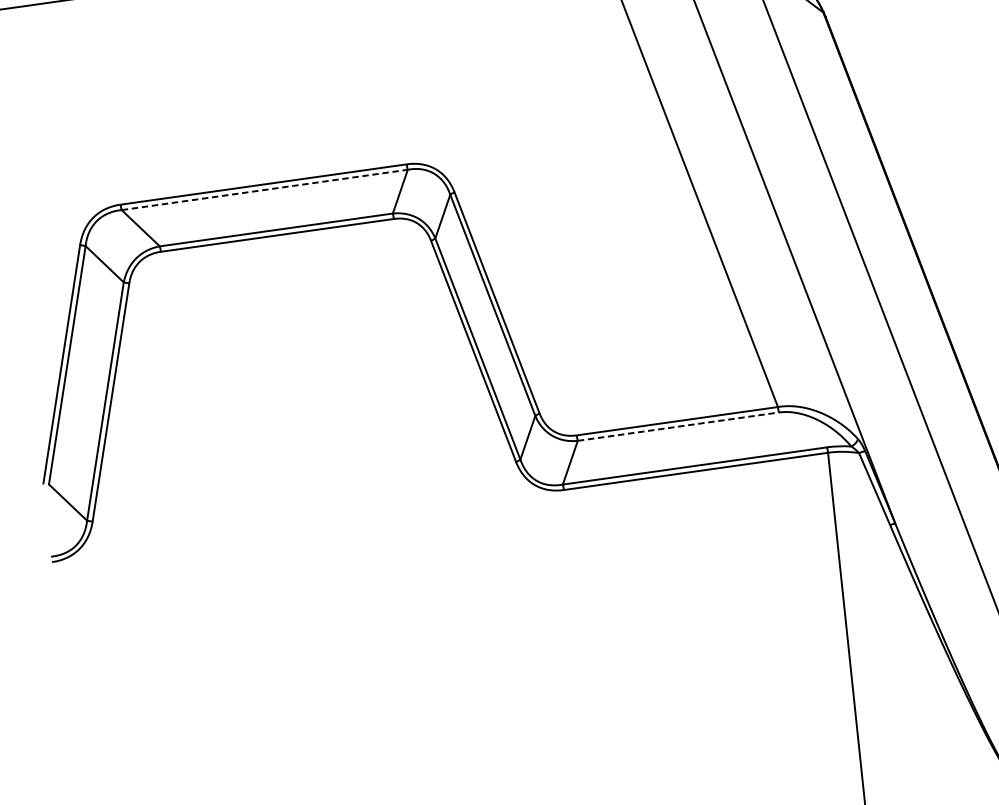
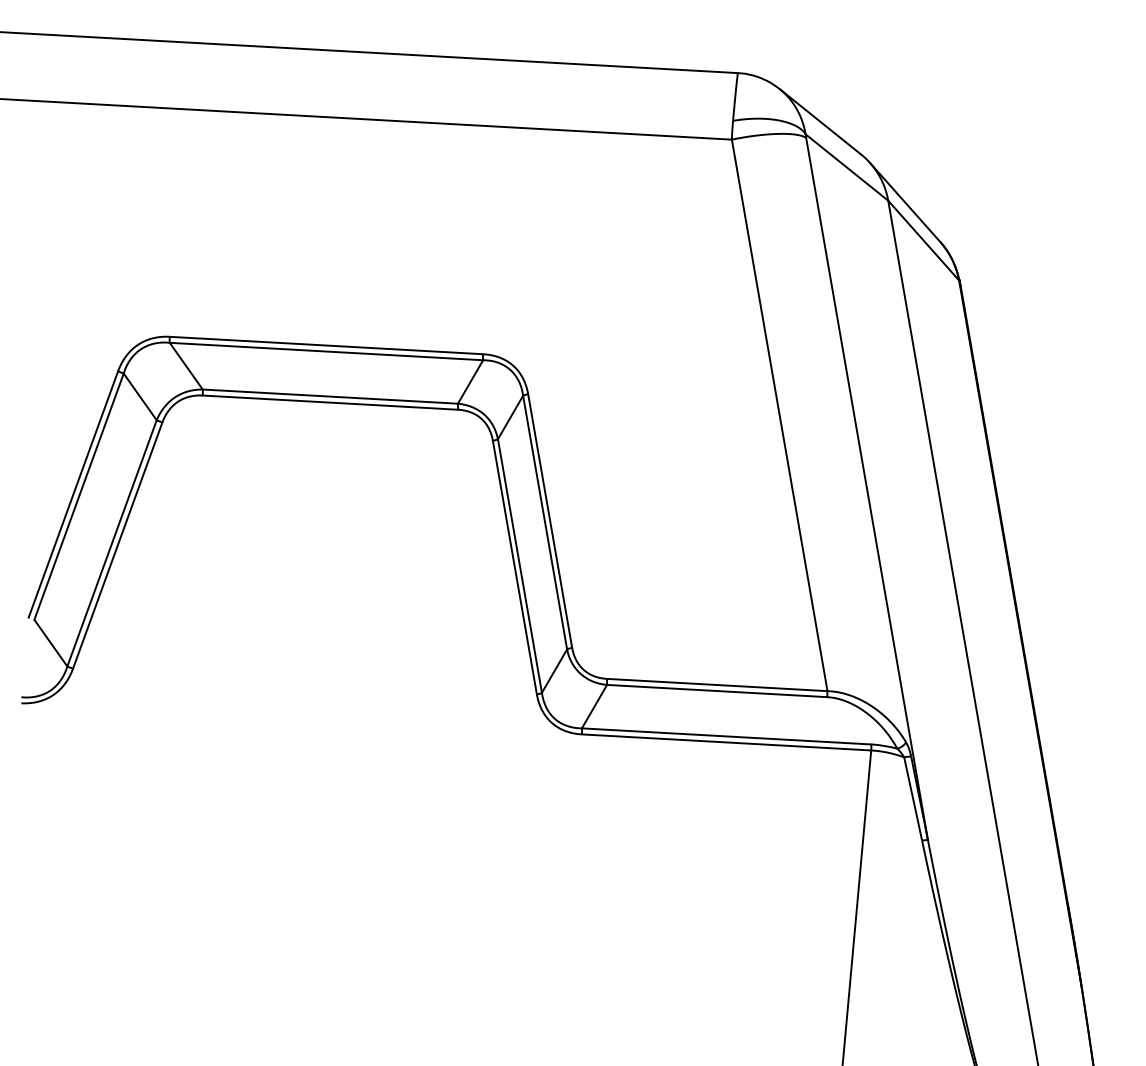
line: (264, 189) -> (326, 351), dashed -> solid
line: (678, 427) -> (717, 691), dashed -> solid

